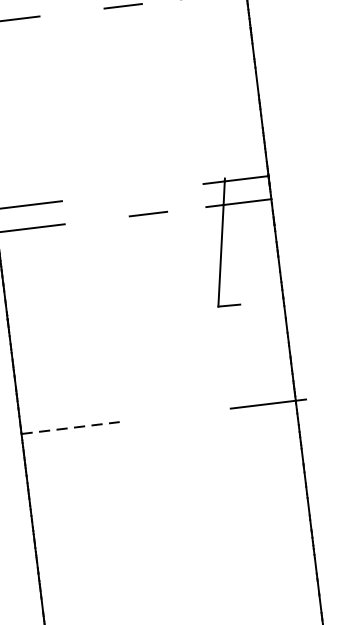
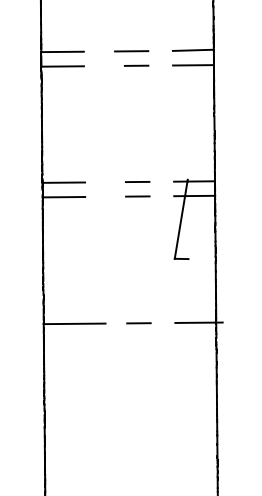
line: (145, 190) -> (137, 181), added
line: (172, 416) -> (138, 323), added
line: (70, 427) -> (74, 323), dashed -> solid

